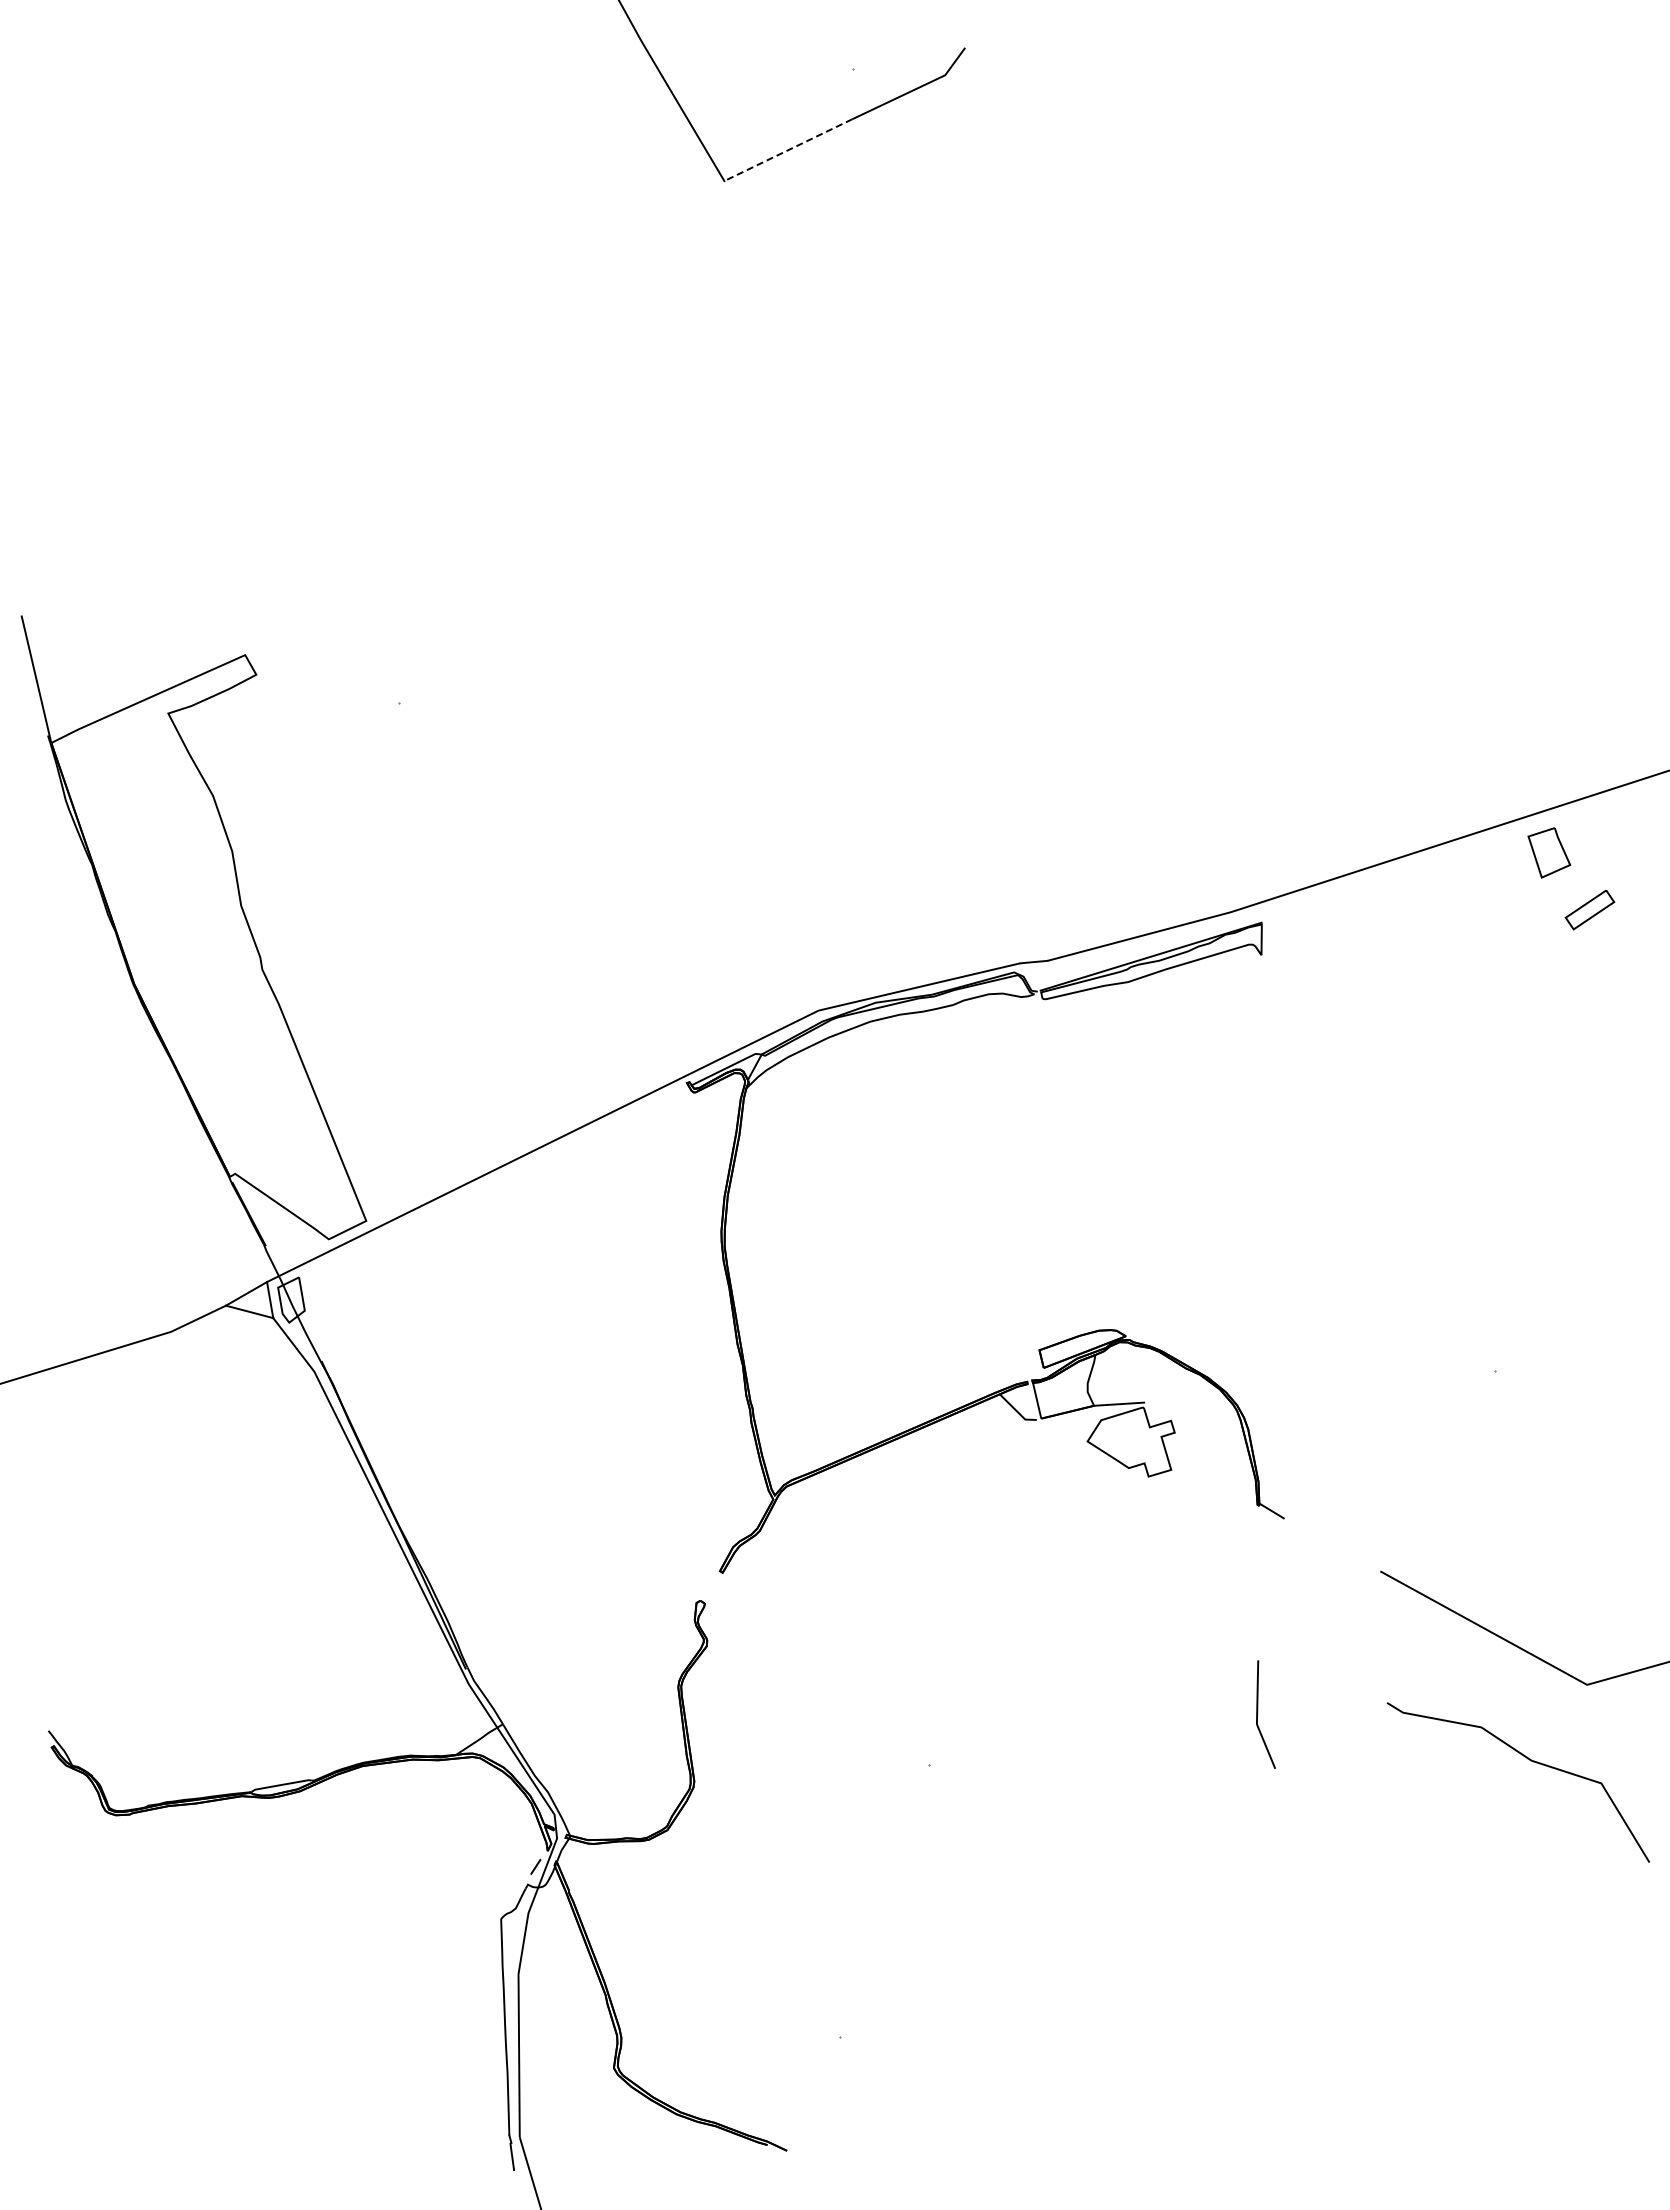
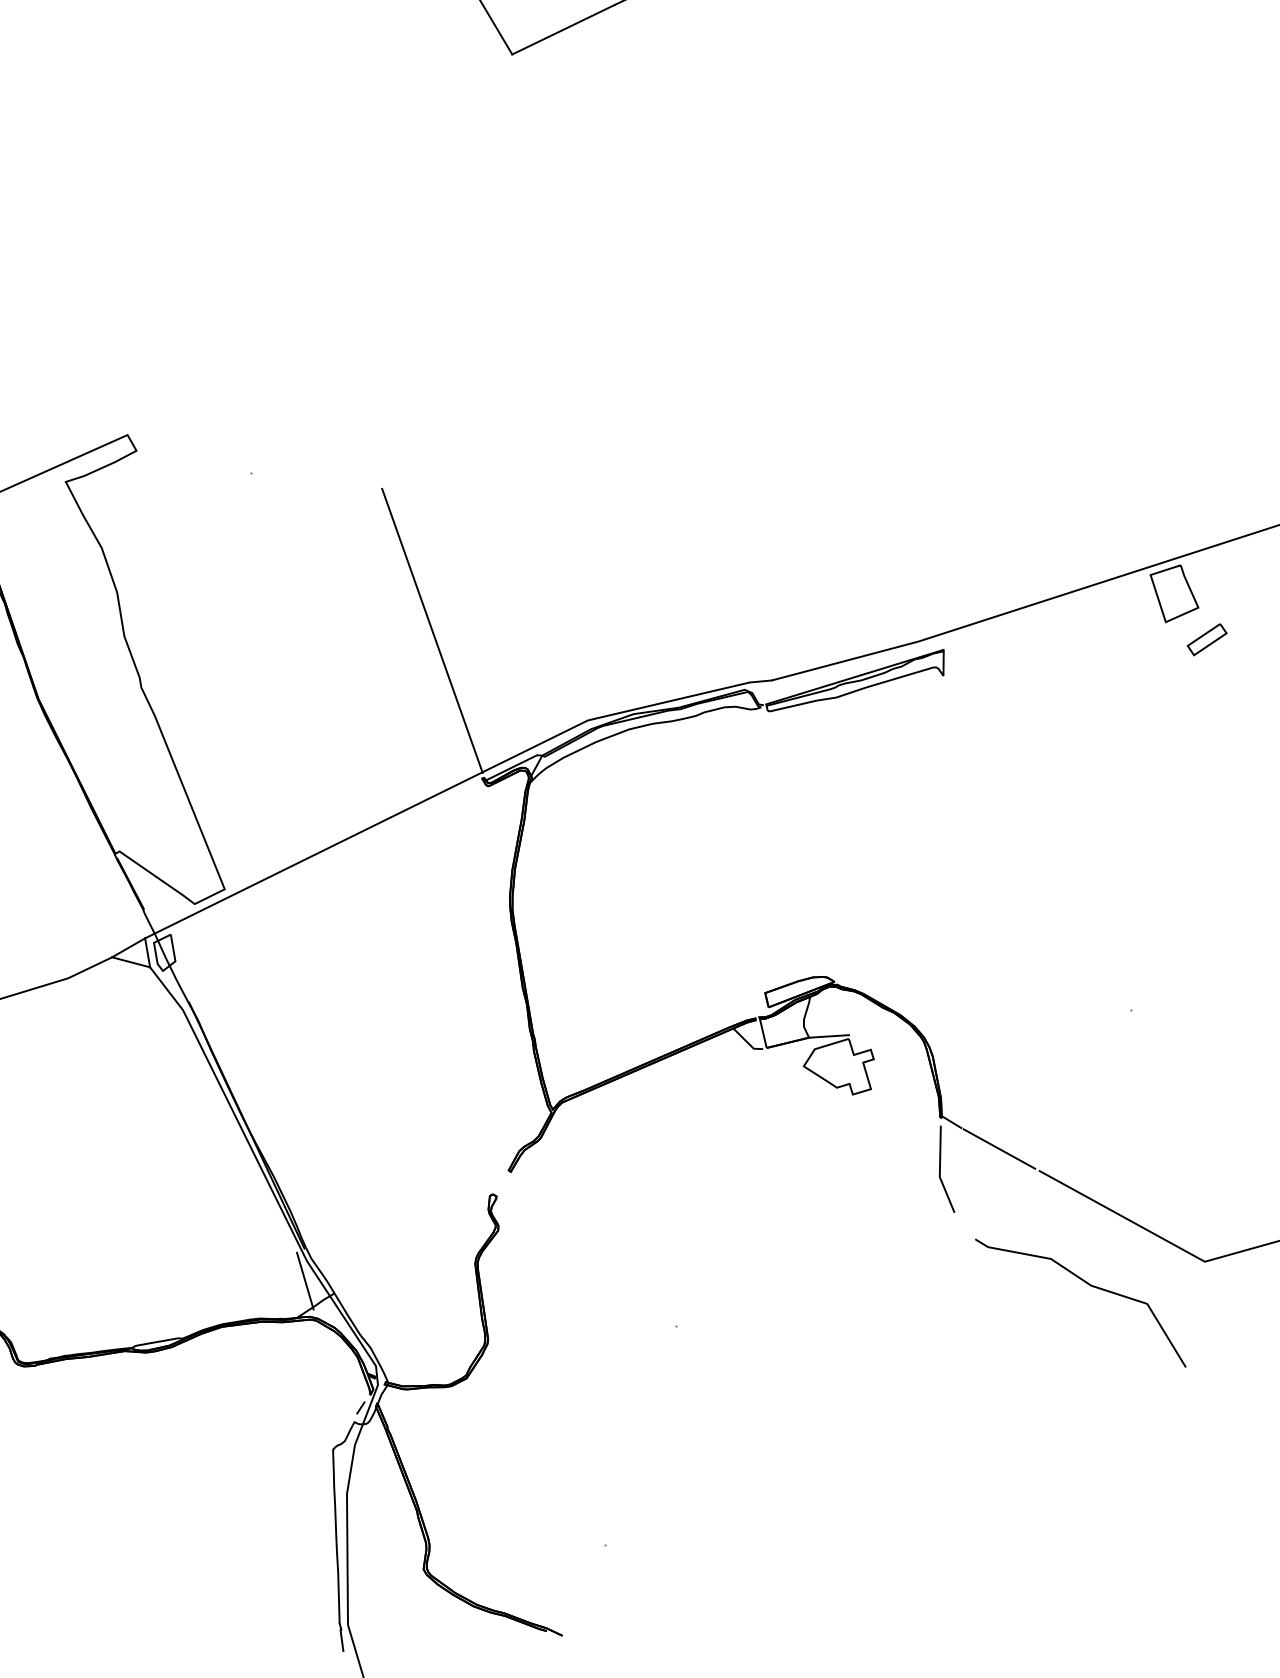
line: (787, 150) -> (562, 29), dashed -> solid
part: (1549, 852) -> (1174, 593), size x1.43
line: (624, 898) -> (432, 630), added
line: (1330, 1543) -> (998, 1148), added
line: (466, 1708) -> (305, 1280), added
line: (1258, 1713) -> (941, 1168), moved
curve: (1530, 1761) -> (1090, 1286), moved

